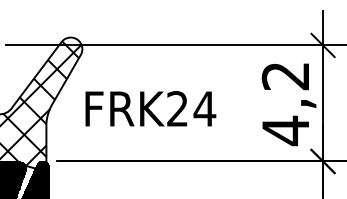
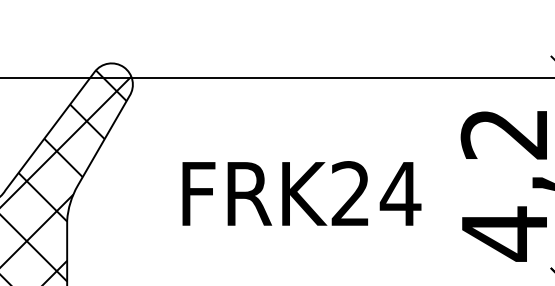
text: (150, 108) -> (301, 193), moved

